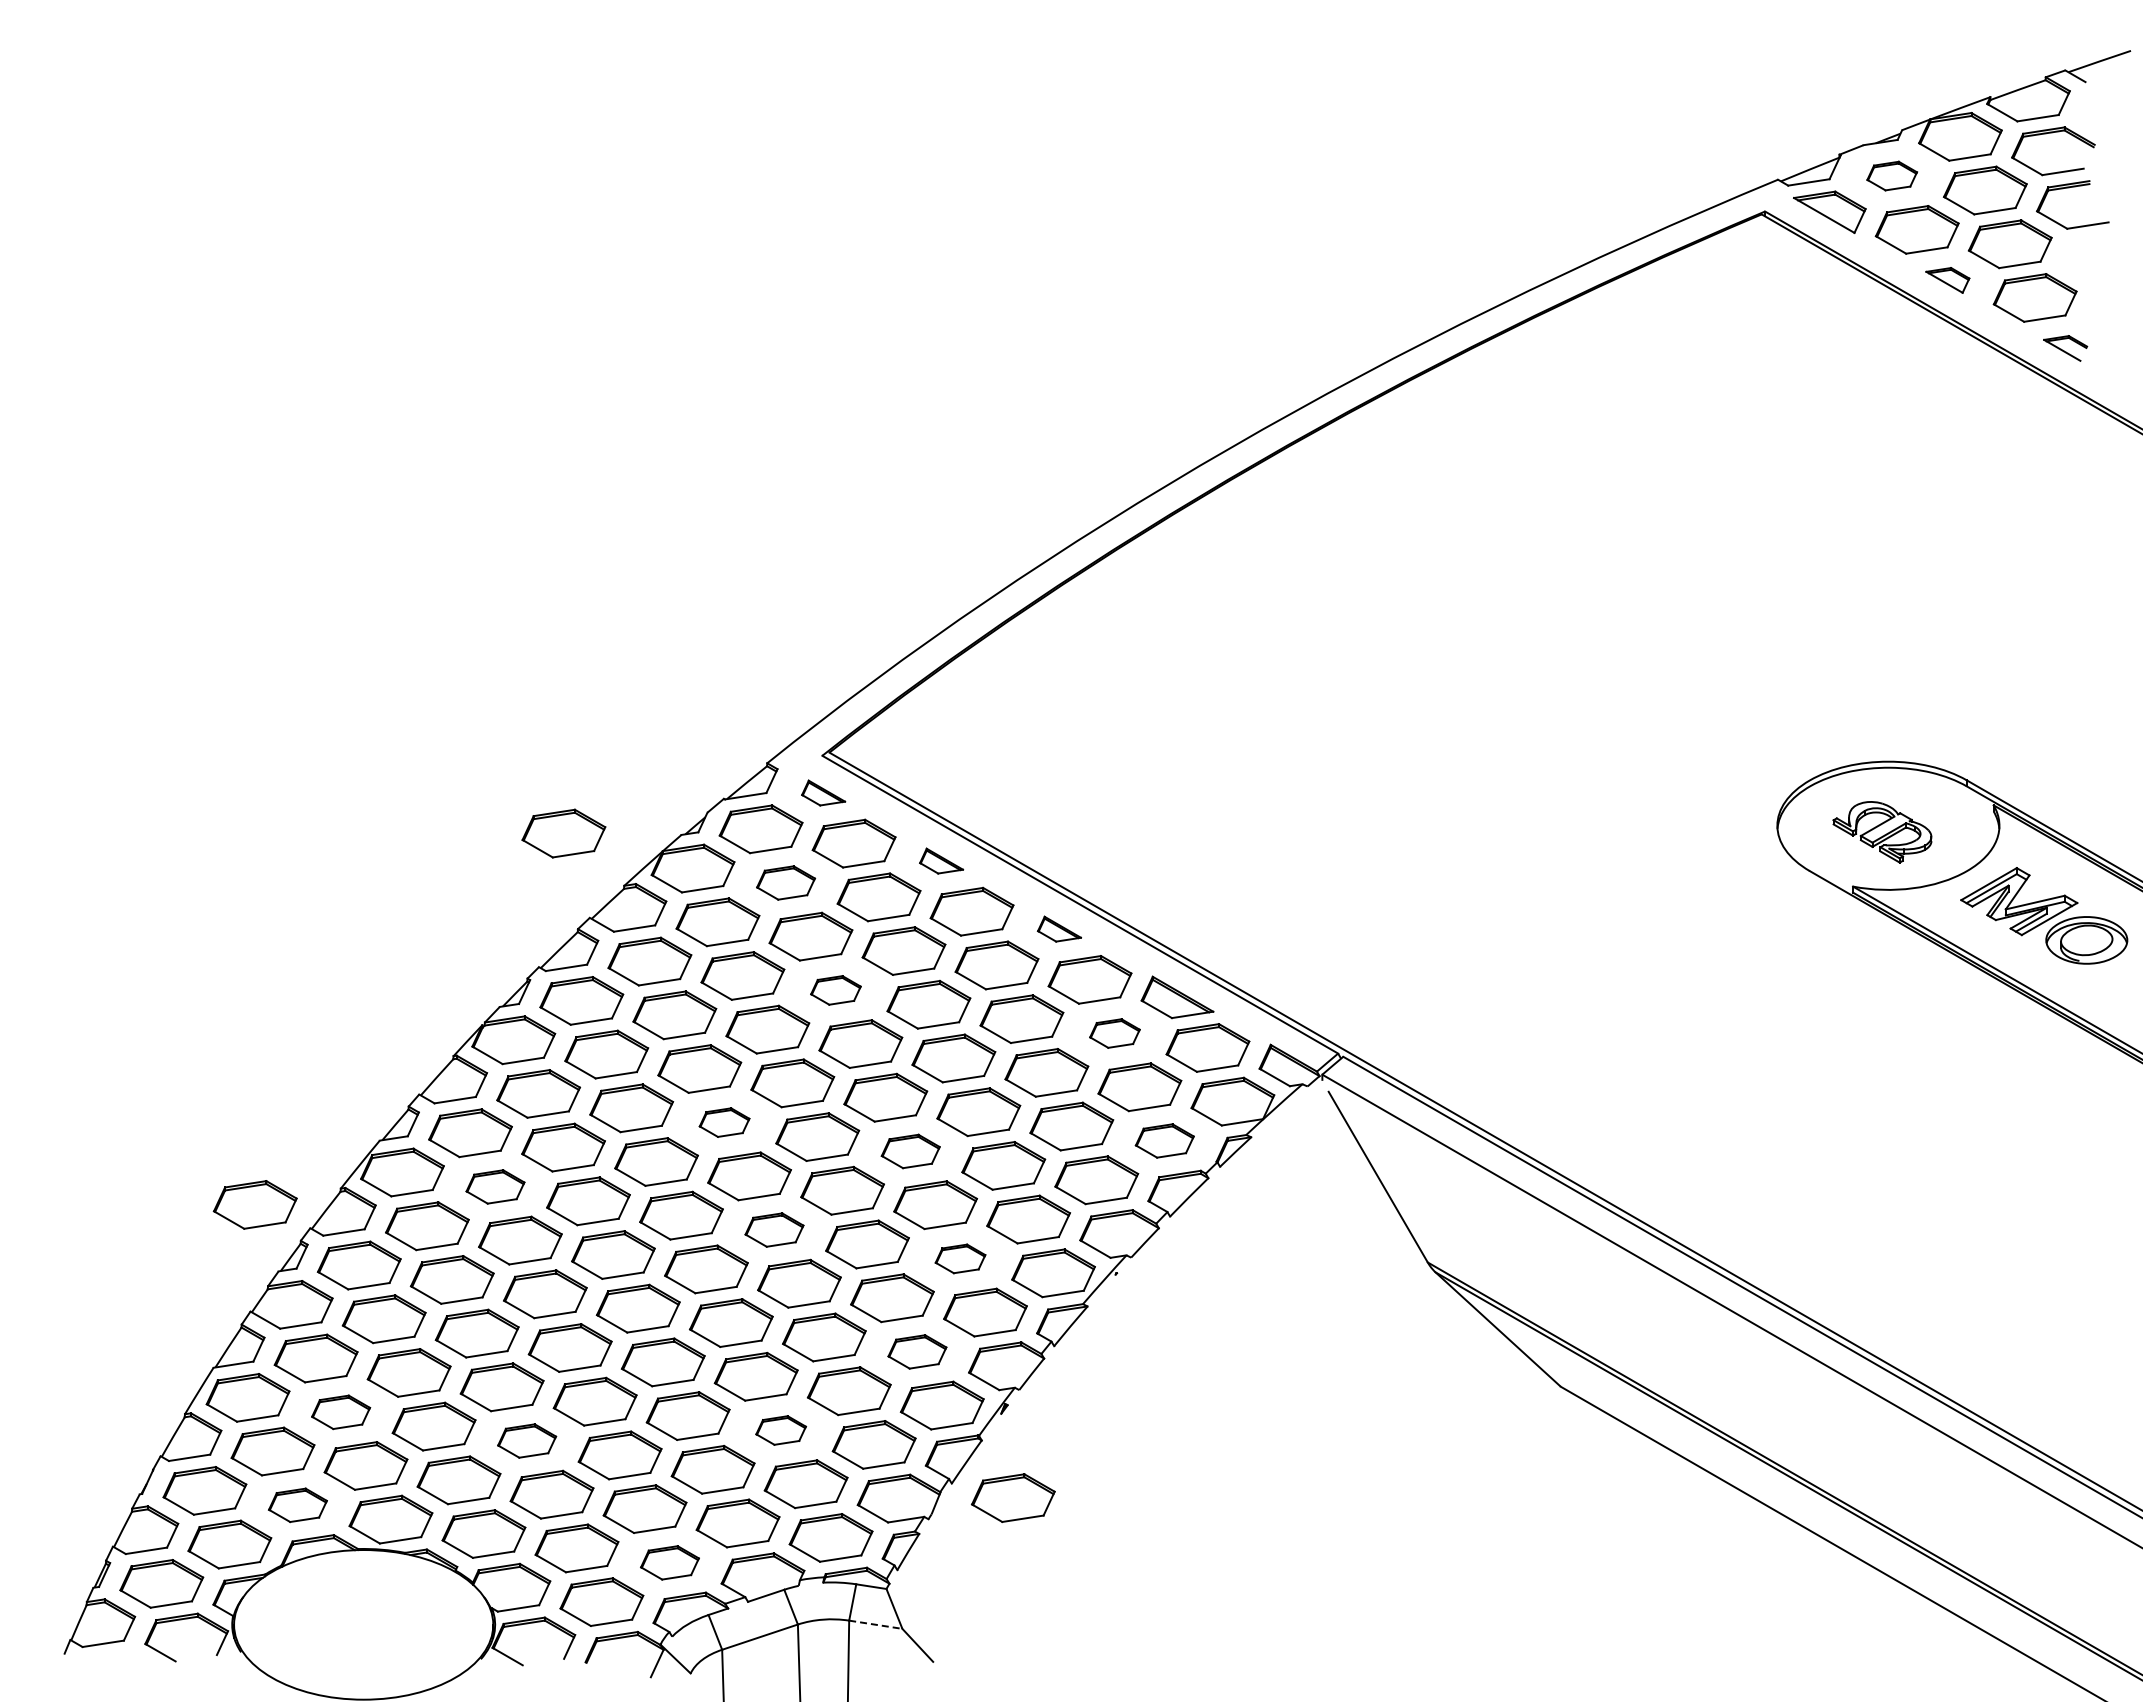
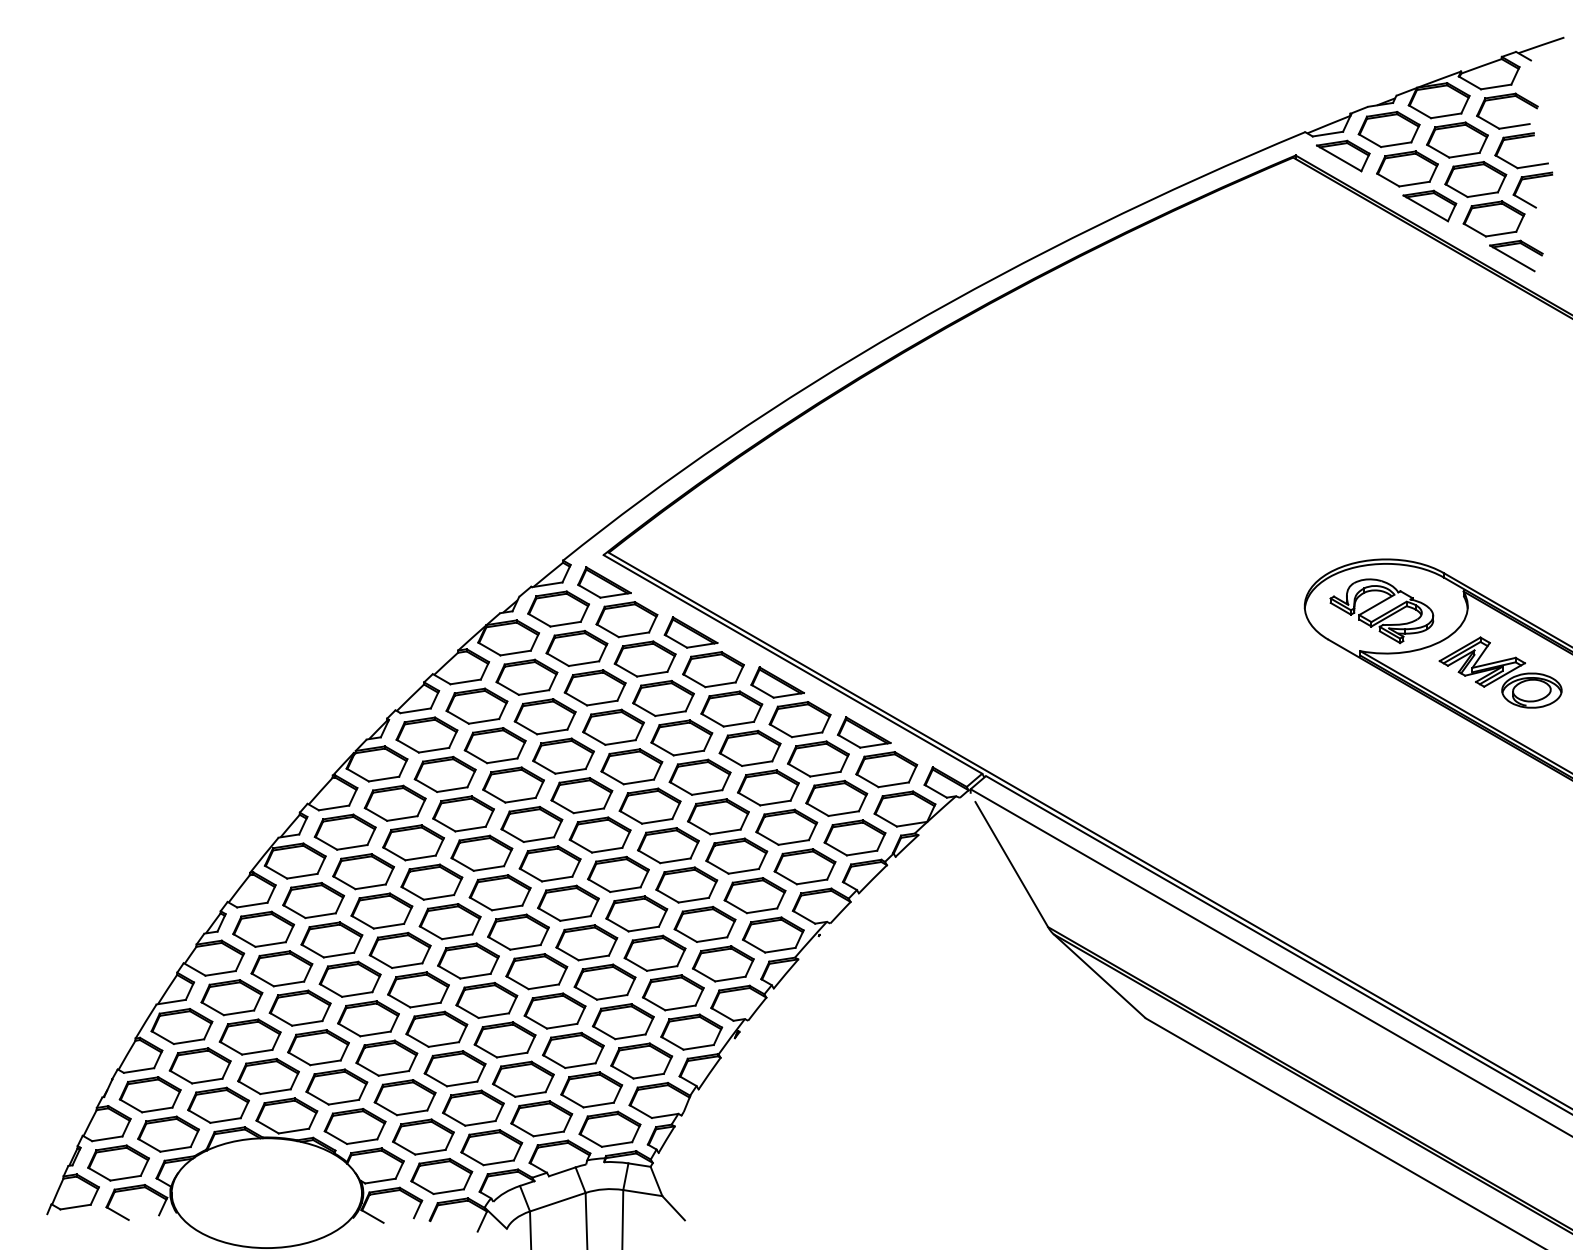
part: (1891, 175) -> (1388, 129), size x1.67
part: (2085, 243) -> (1530, 178), added
part: (1947, 280) -> (1429, 206), size x1.67
part: (2065, 348) -> (1516, 256), size x1.67
part: (823, 792) -> (604, 582), size x1.67
part: (1882, 832) -> (1381, 611), size x1.43
part: (563, 833) -> (413, 612), removed
part: (941, 860) -> (691, 631), size x1.67
part: (785, 882) -> (576, 648), size x1.43
part: (1059, 928) -> (777, 681), size x1.67
part: (835, 990) -> (613, 727), size x1.67
part: (1114, 1033) -> (818, 758), size x1.67
part: (724, 1122) -> (531, 824), size x1.67
part: (1164, 1140) -> (854, 837), size x1.43
part: (910, 1151) -> (668, 845), size x1.43
part: (495, 1186) -> (363, 871), size x1.43
part: (254, 1204) -> (186, 884), removed
part: (774, 1229) -> (568, 902), size x1.43
part: (960, 1258) -> (705, 924), size x1.67
part: (917, 1351) -> (673, 992), size x1.43
part: (340, 1412) -> (249, 1037), size x1.43
part: (780, 1430) -> (572, 1050), size x1.67
part: (526, 1440) -> (386, 1057), size x1.43
part: (1012, 1497) -> (743, 1099), removed
part: (297, 1505) -> (218, 1105), size x1.43
part: (669, 1562) -> (491, 1147), size x1.43
line: (875, 1624) -> (642, 1192), dashed -> solid

